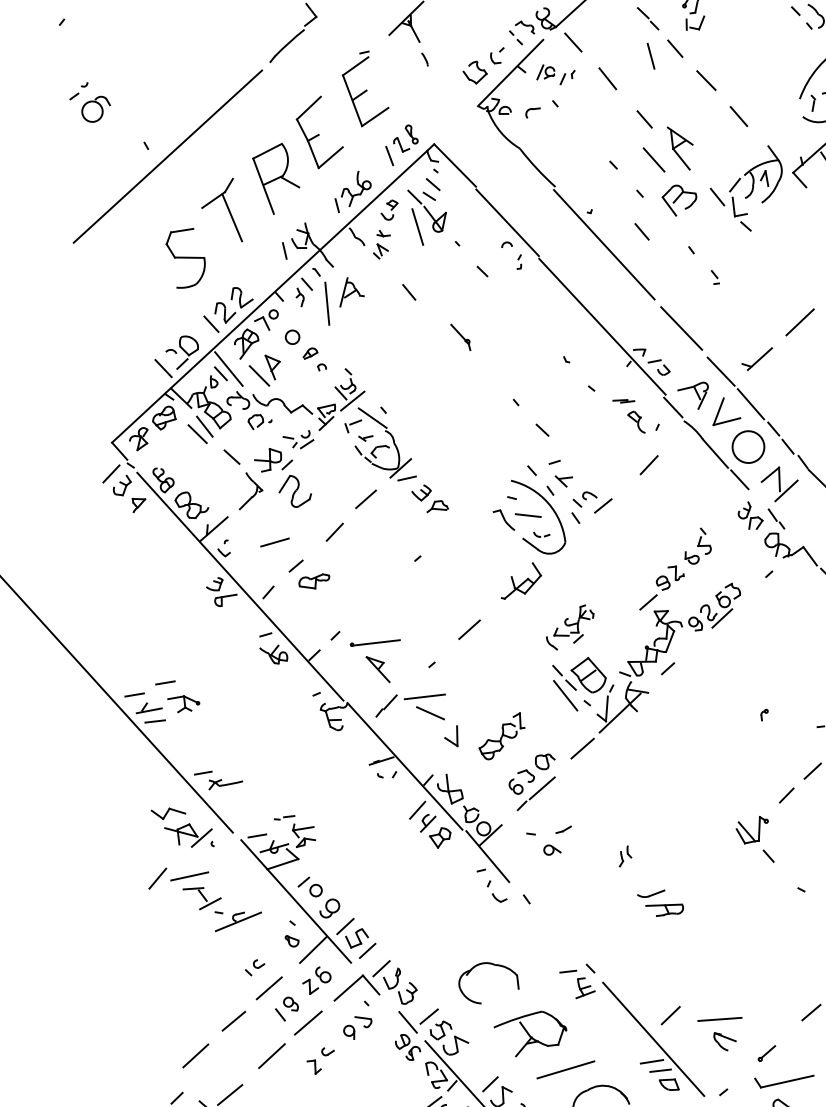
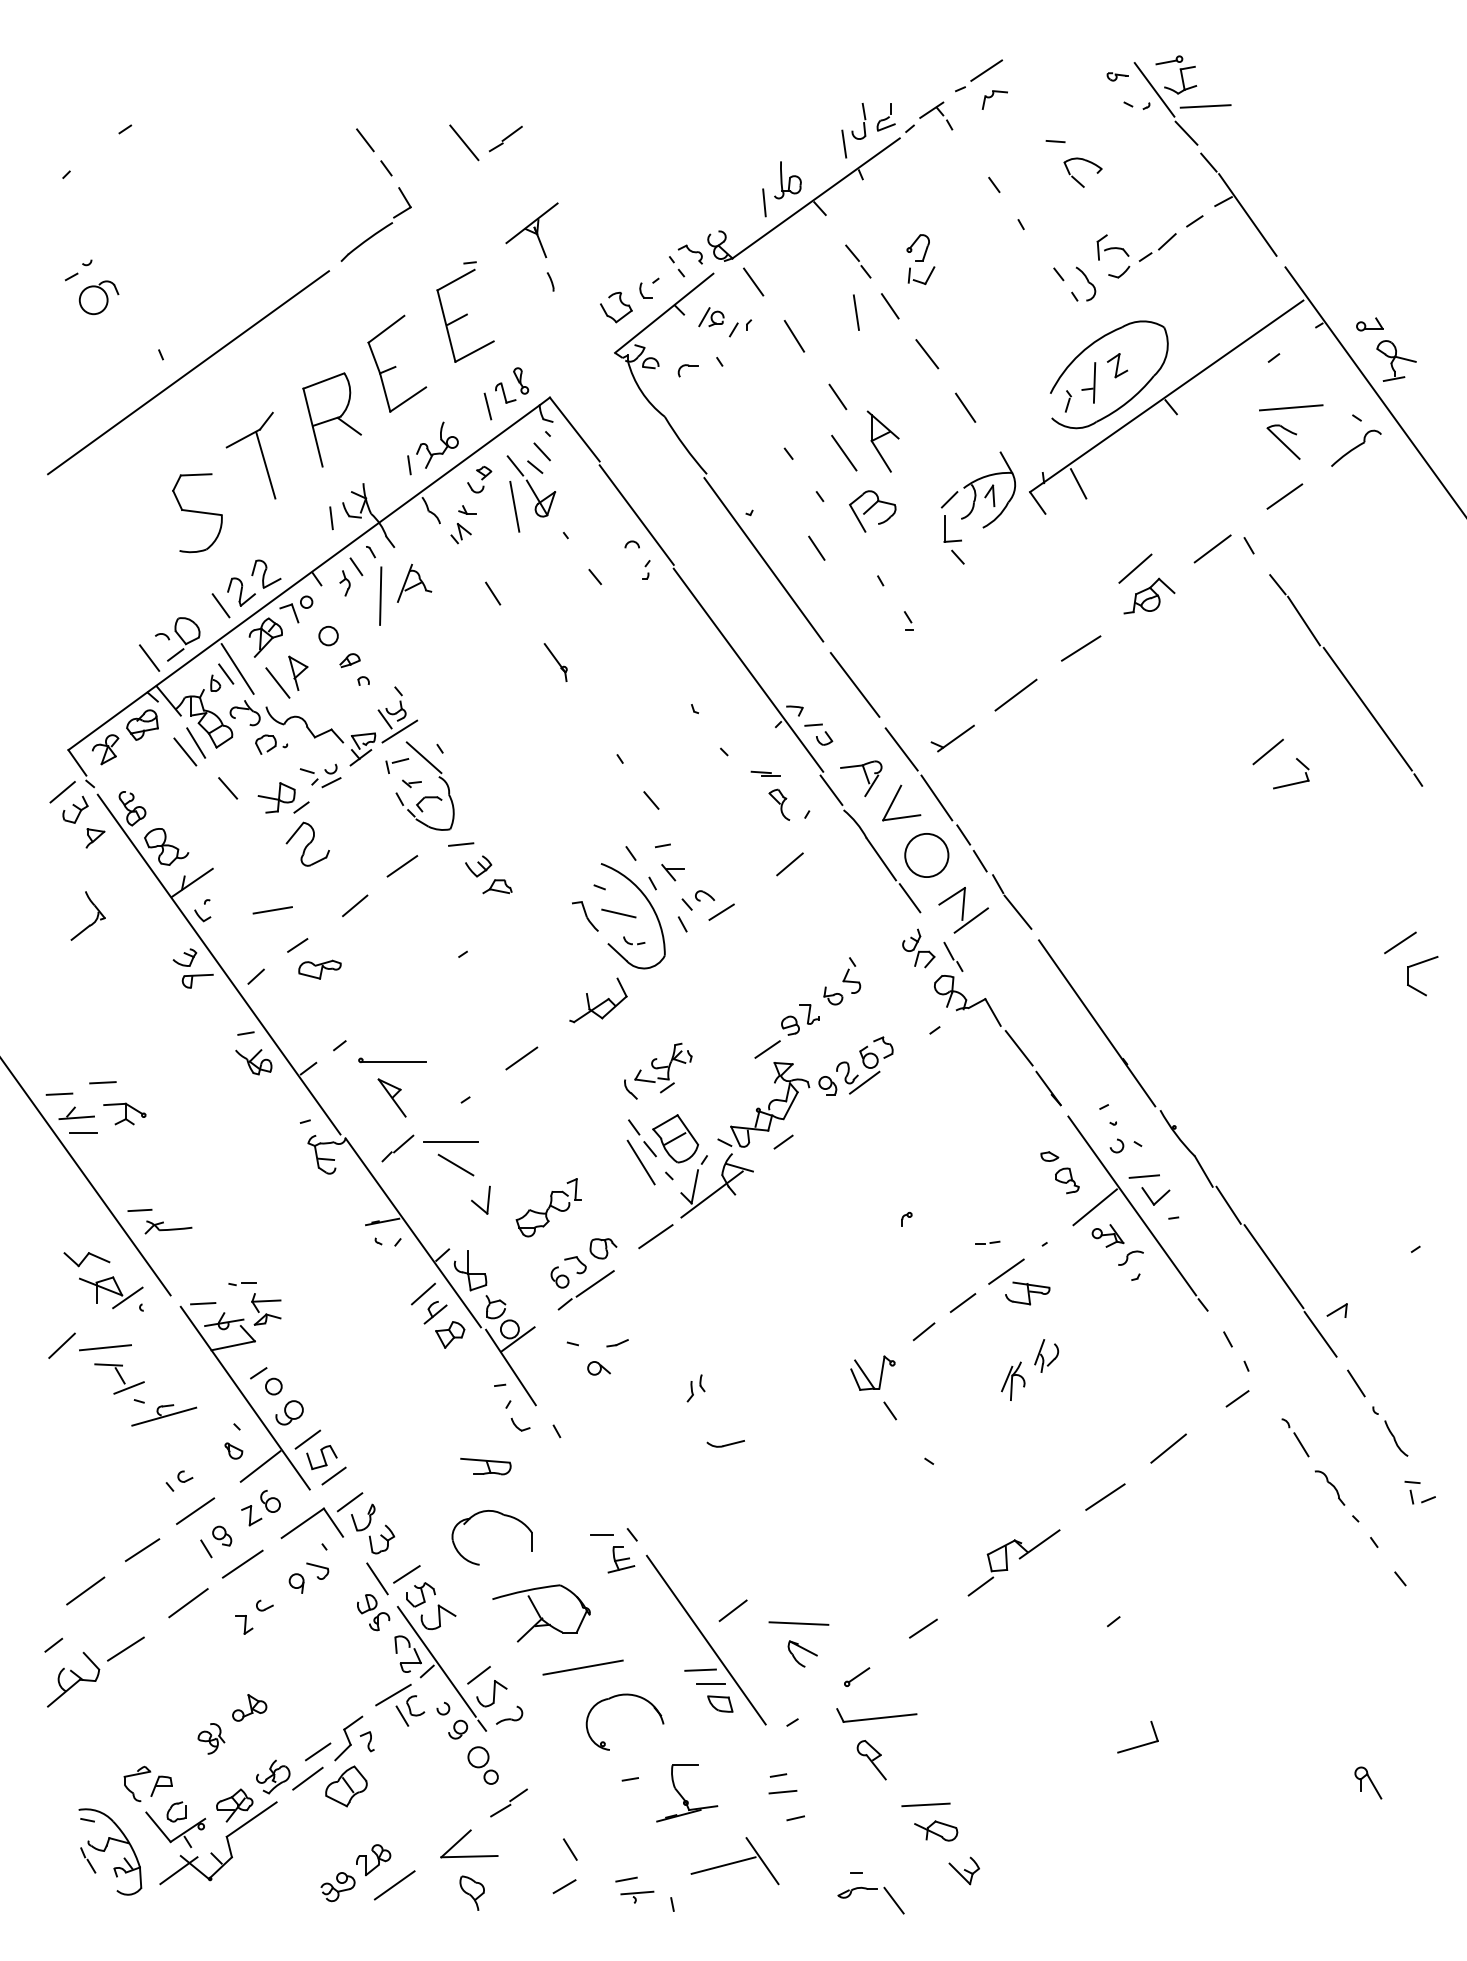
line: (717, 197) -> (923, 513), removed
line: (400, 468) -> (453, 829), removed
part: (254, 493) -> (94, 920), moved
part: (664, 909) -> (485, 1466), moved

